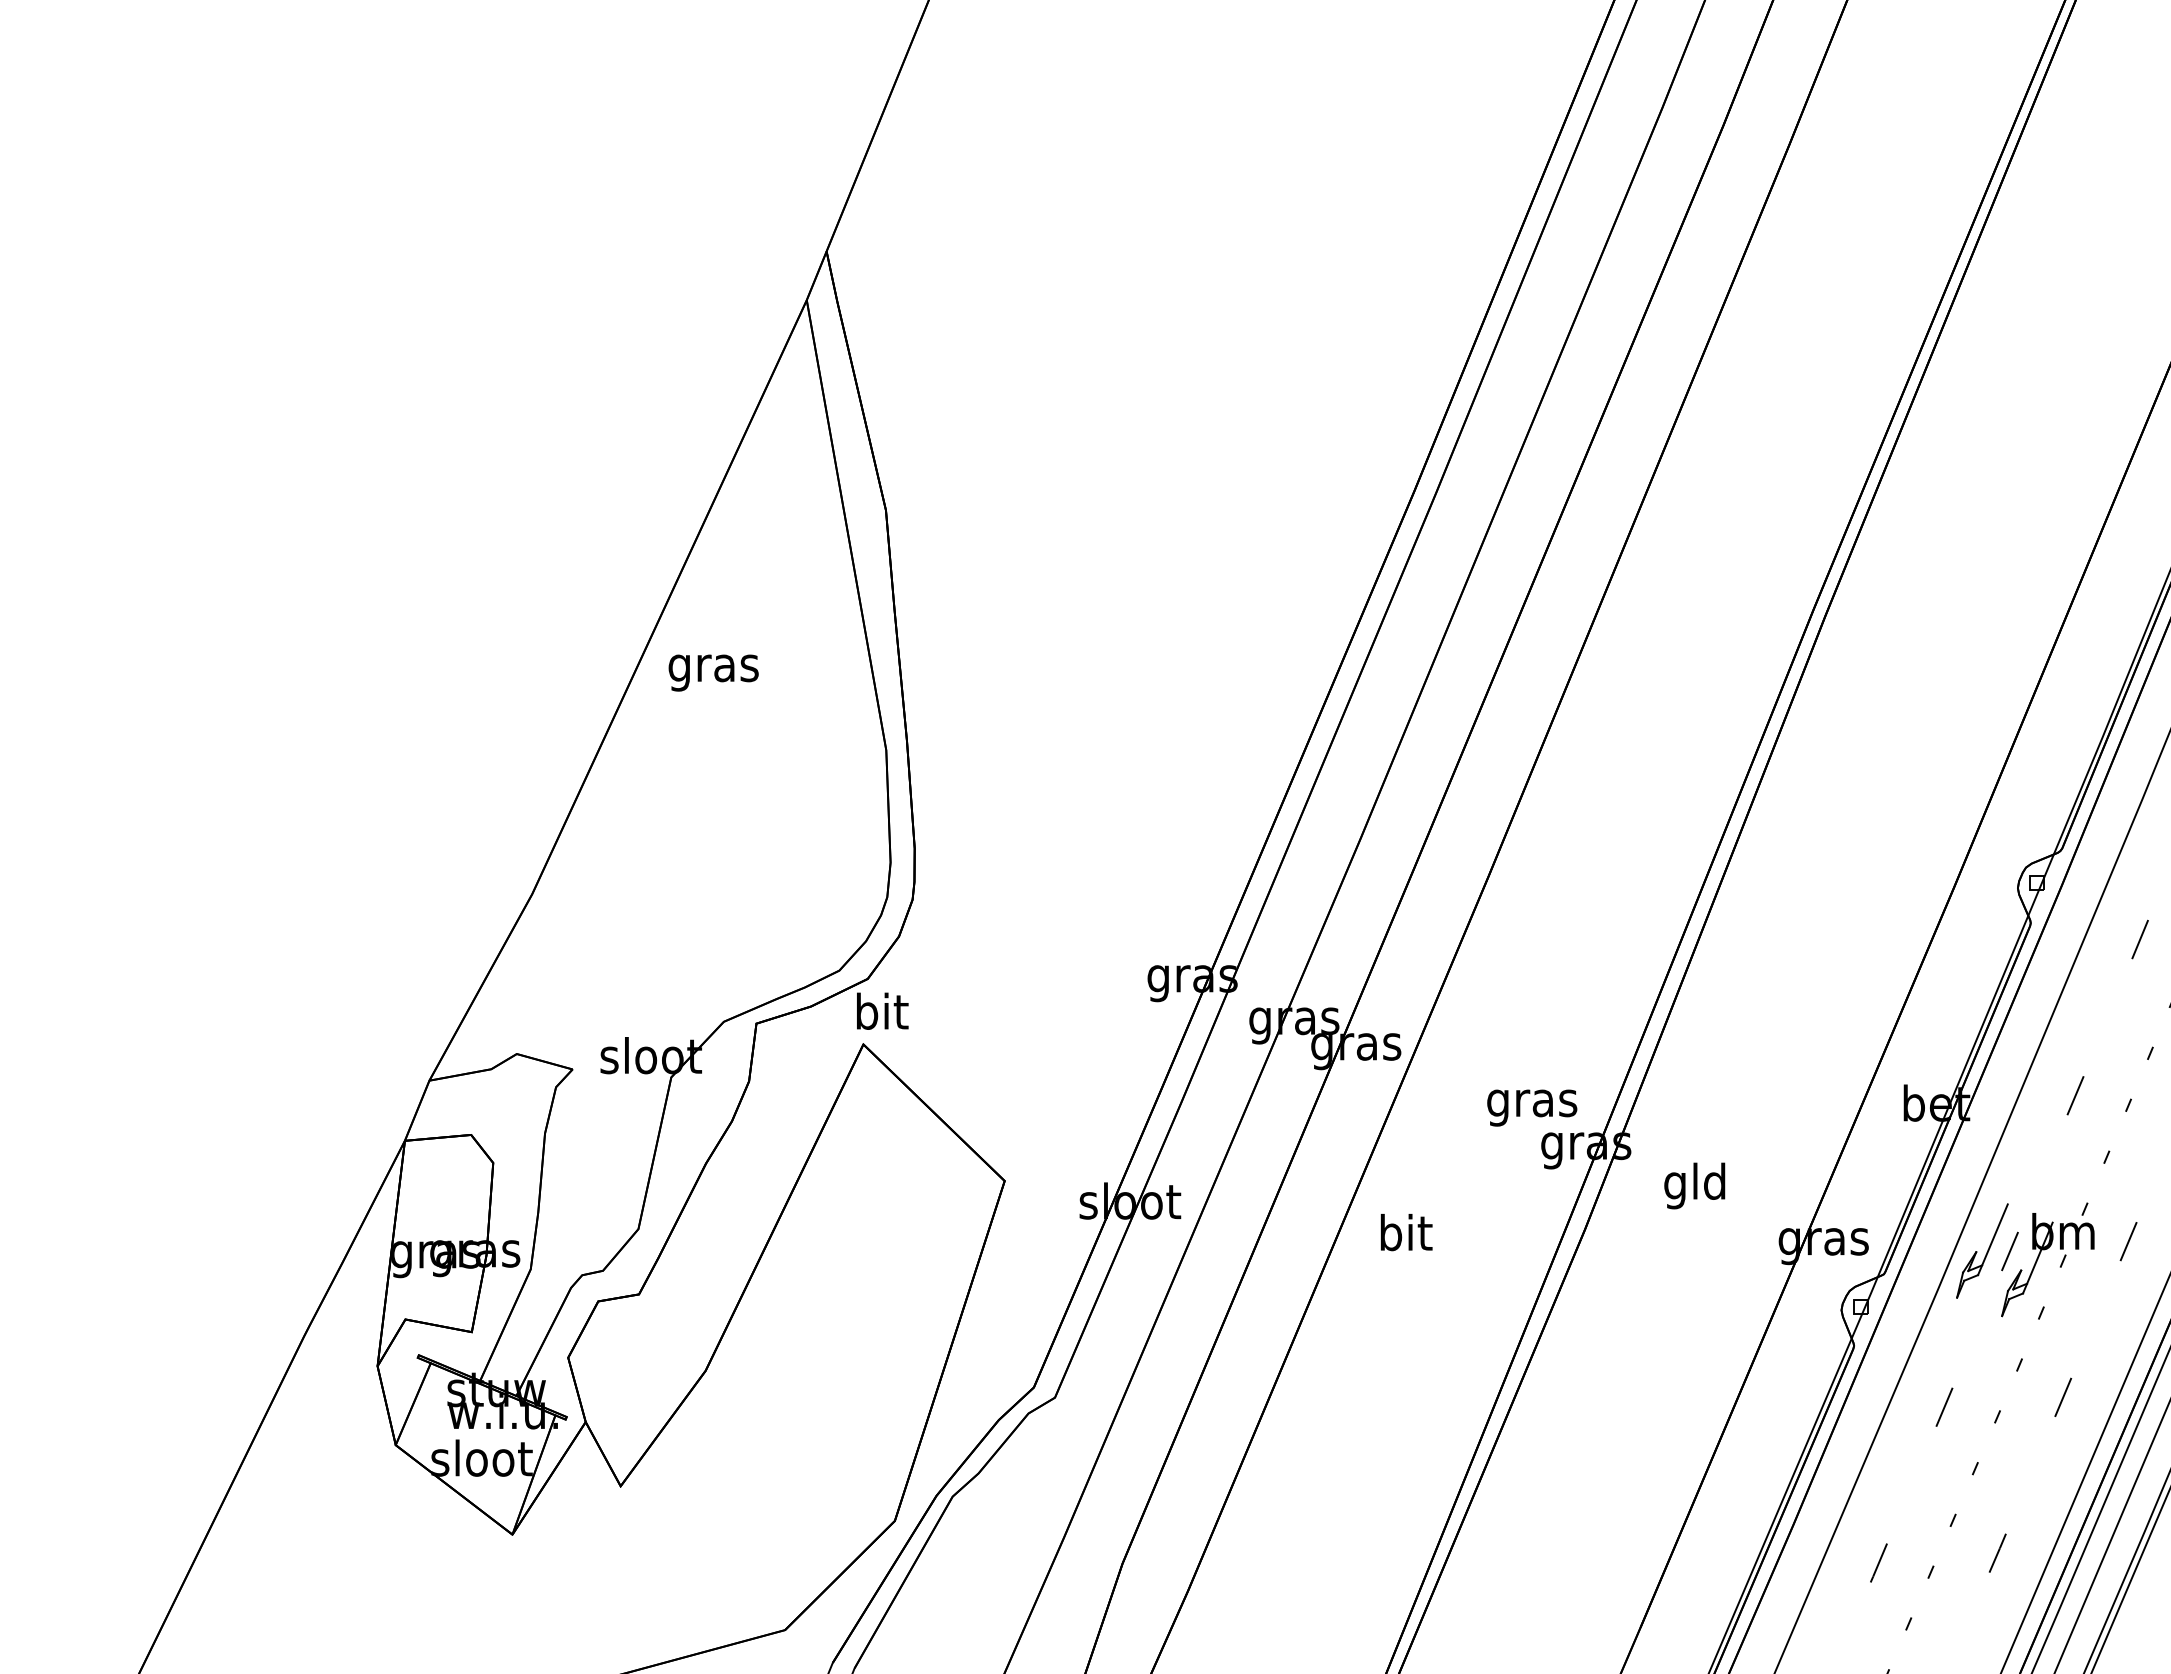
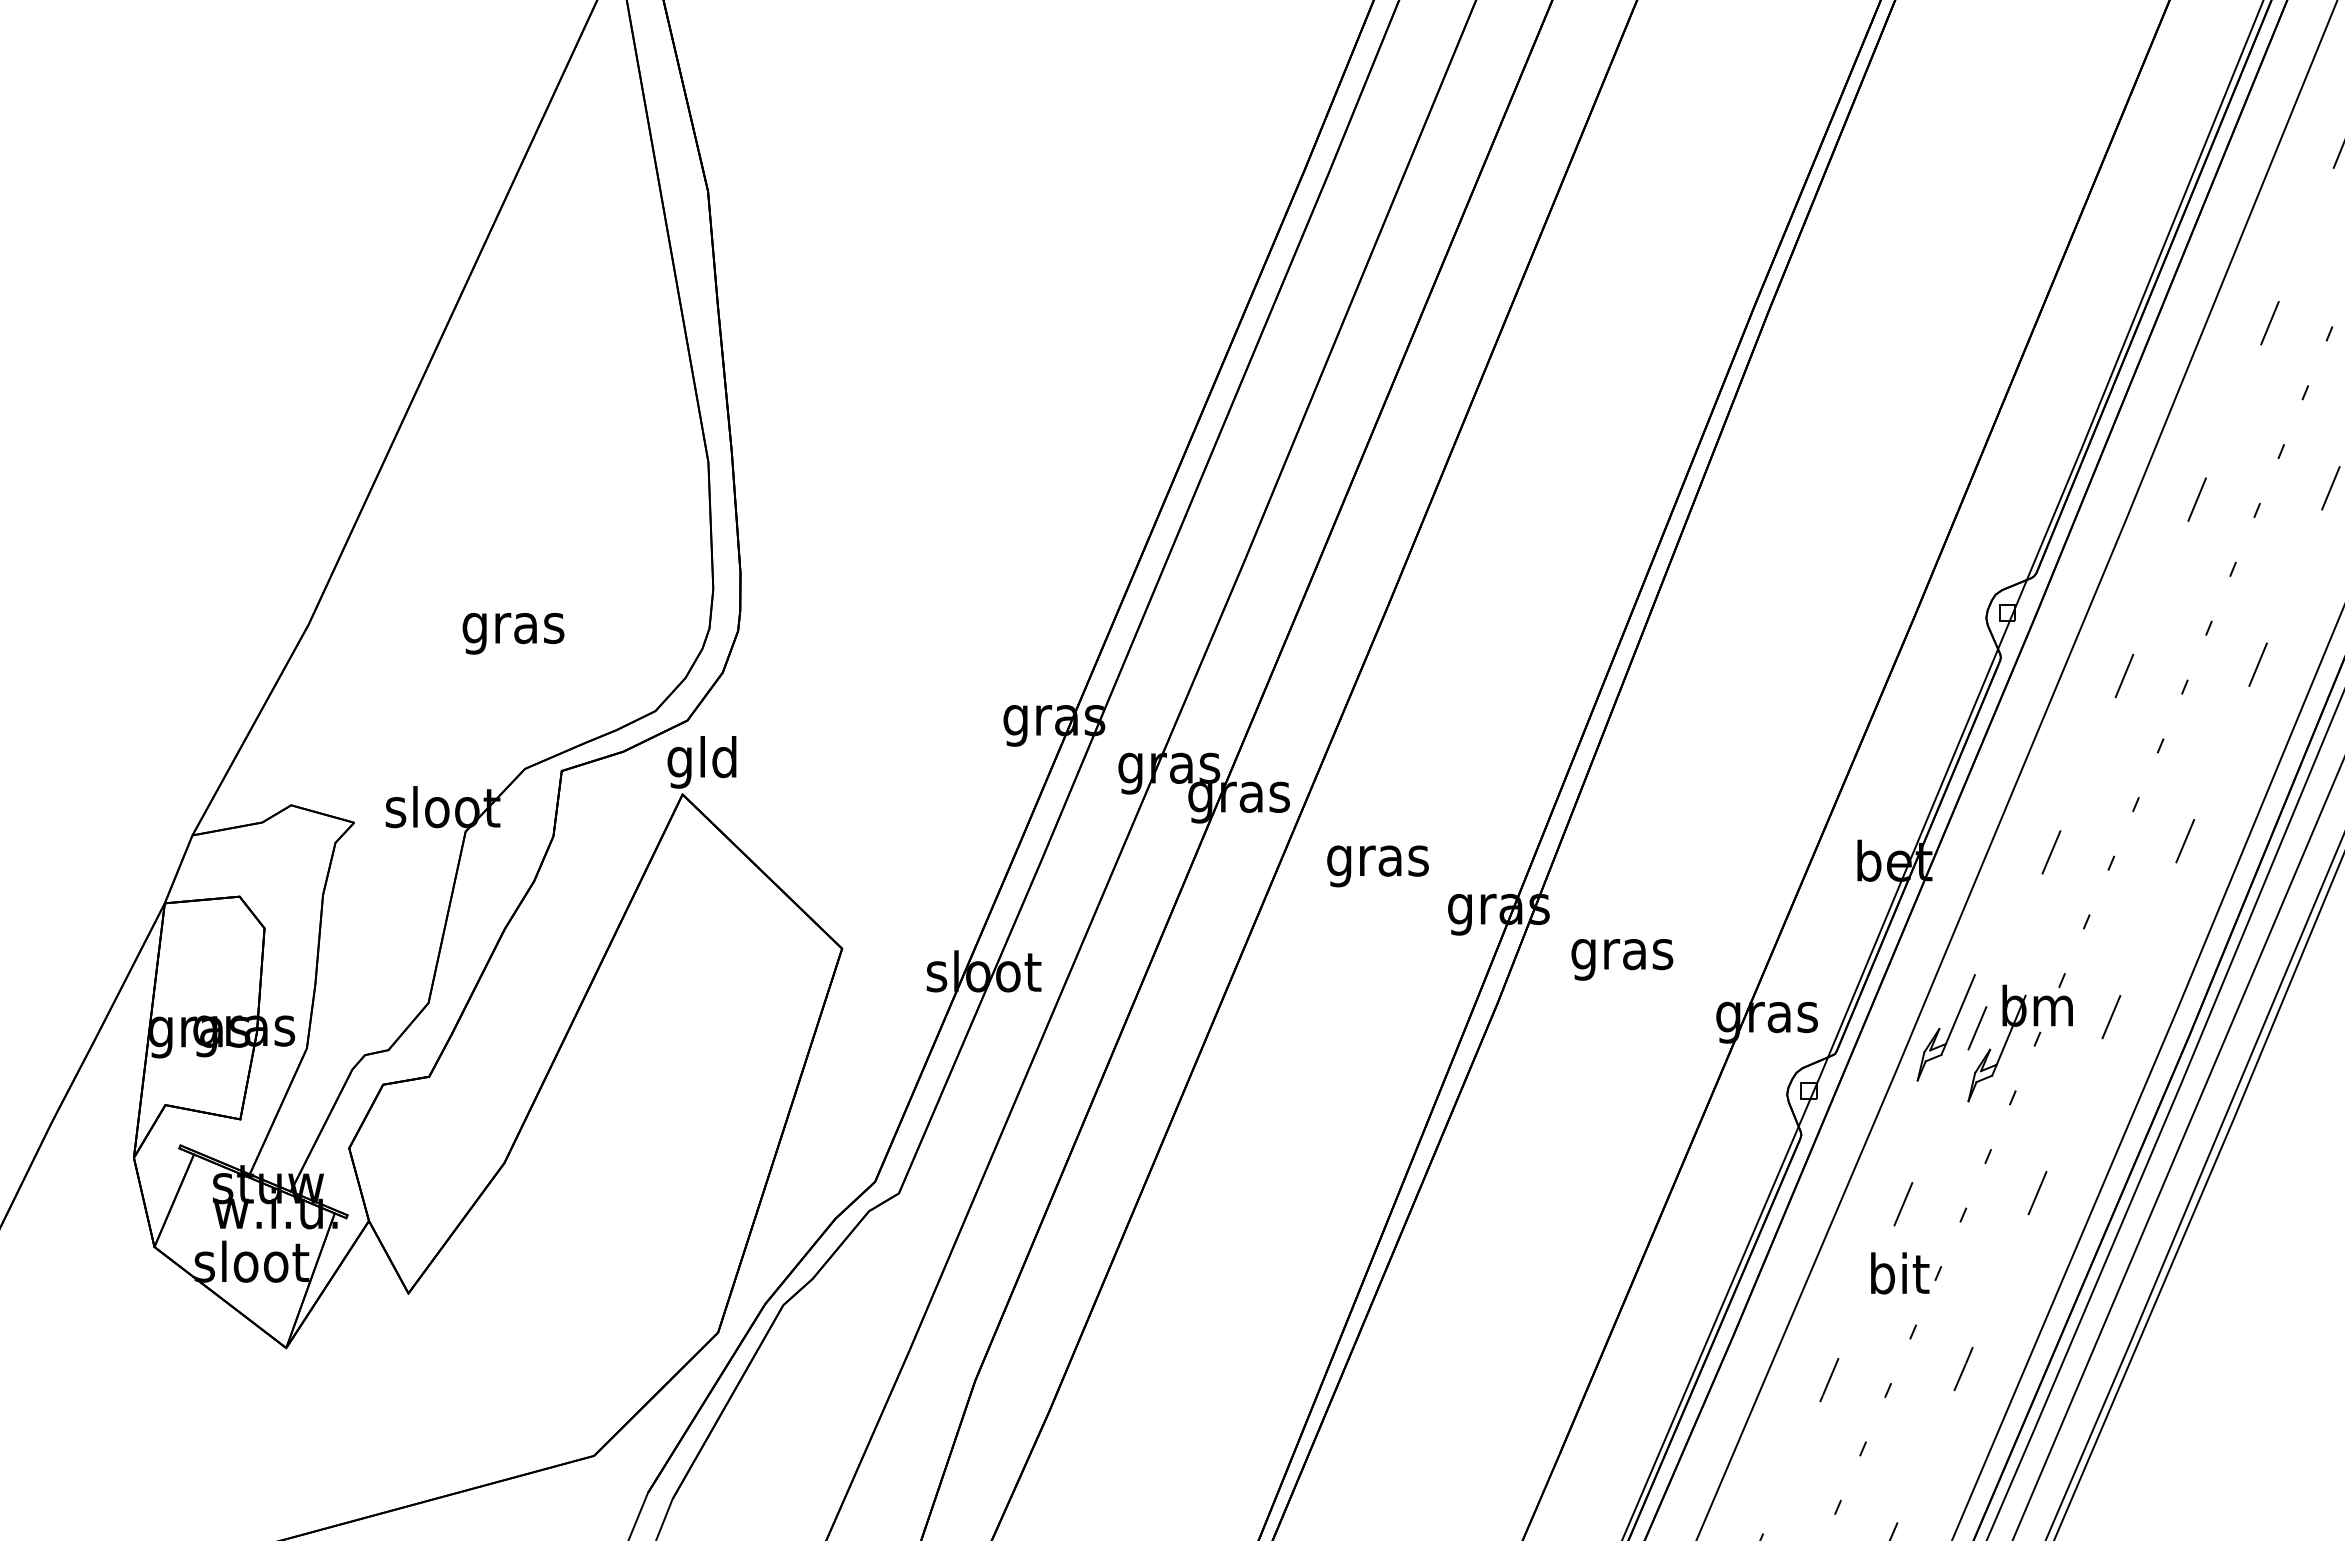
text: (713, 672) -> (513, 633), moved
text: (880, 1015) -> (701, 761), bit -> gld
text: (1532, 1107) -> (1378, 865), moved
text: (1695, 1185) -> (1622, 953), gld -> gras
text: (1406, 1232) -> (1900, 1273), moved

